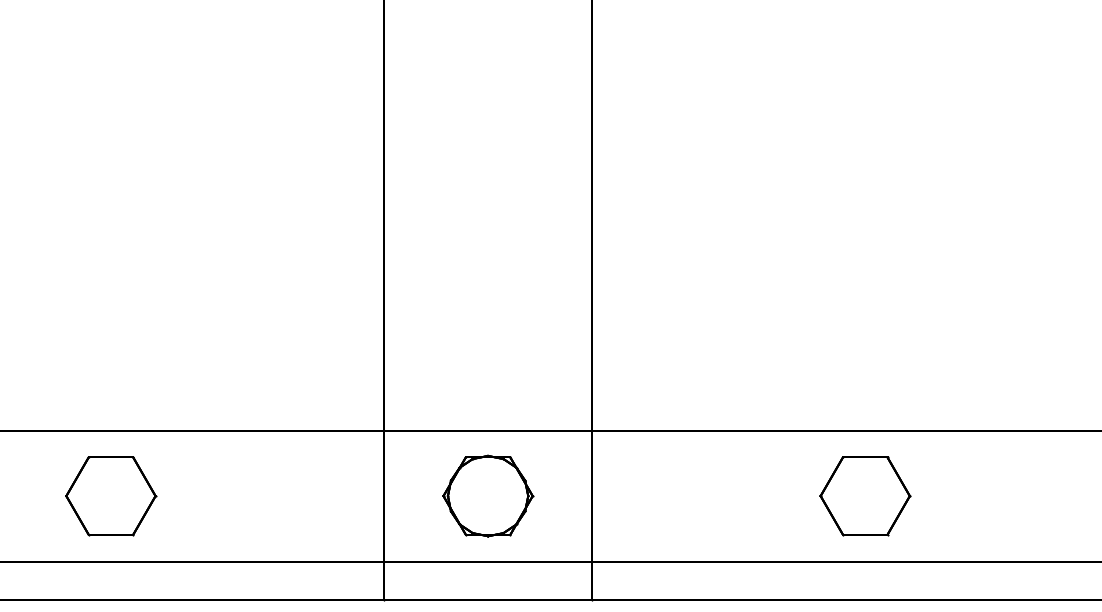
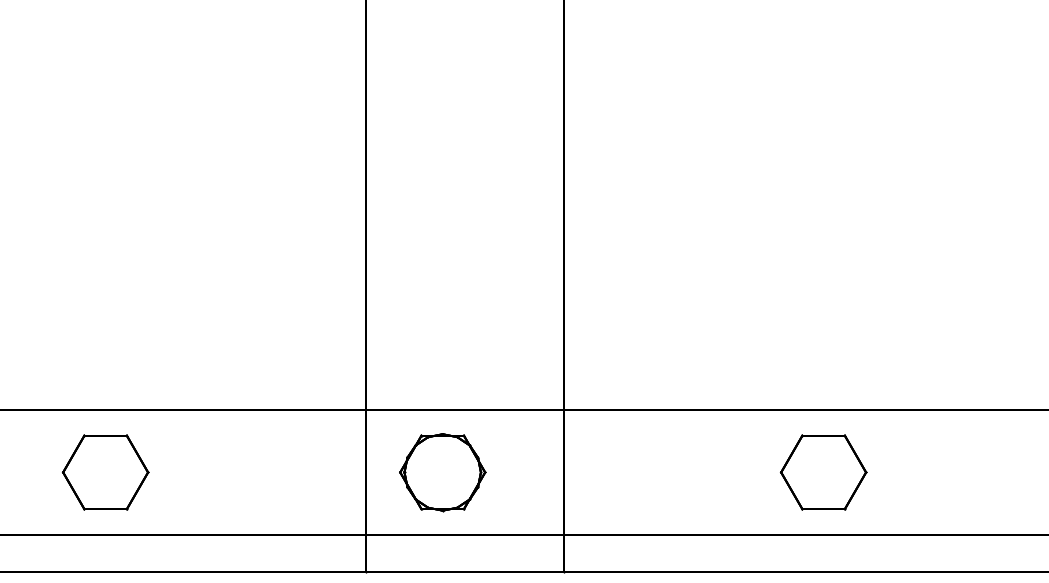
part: (488, 495) -> (443, 471), moved

